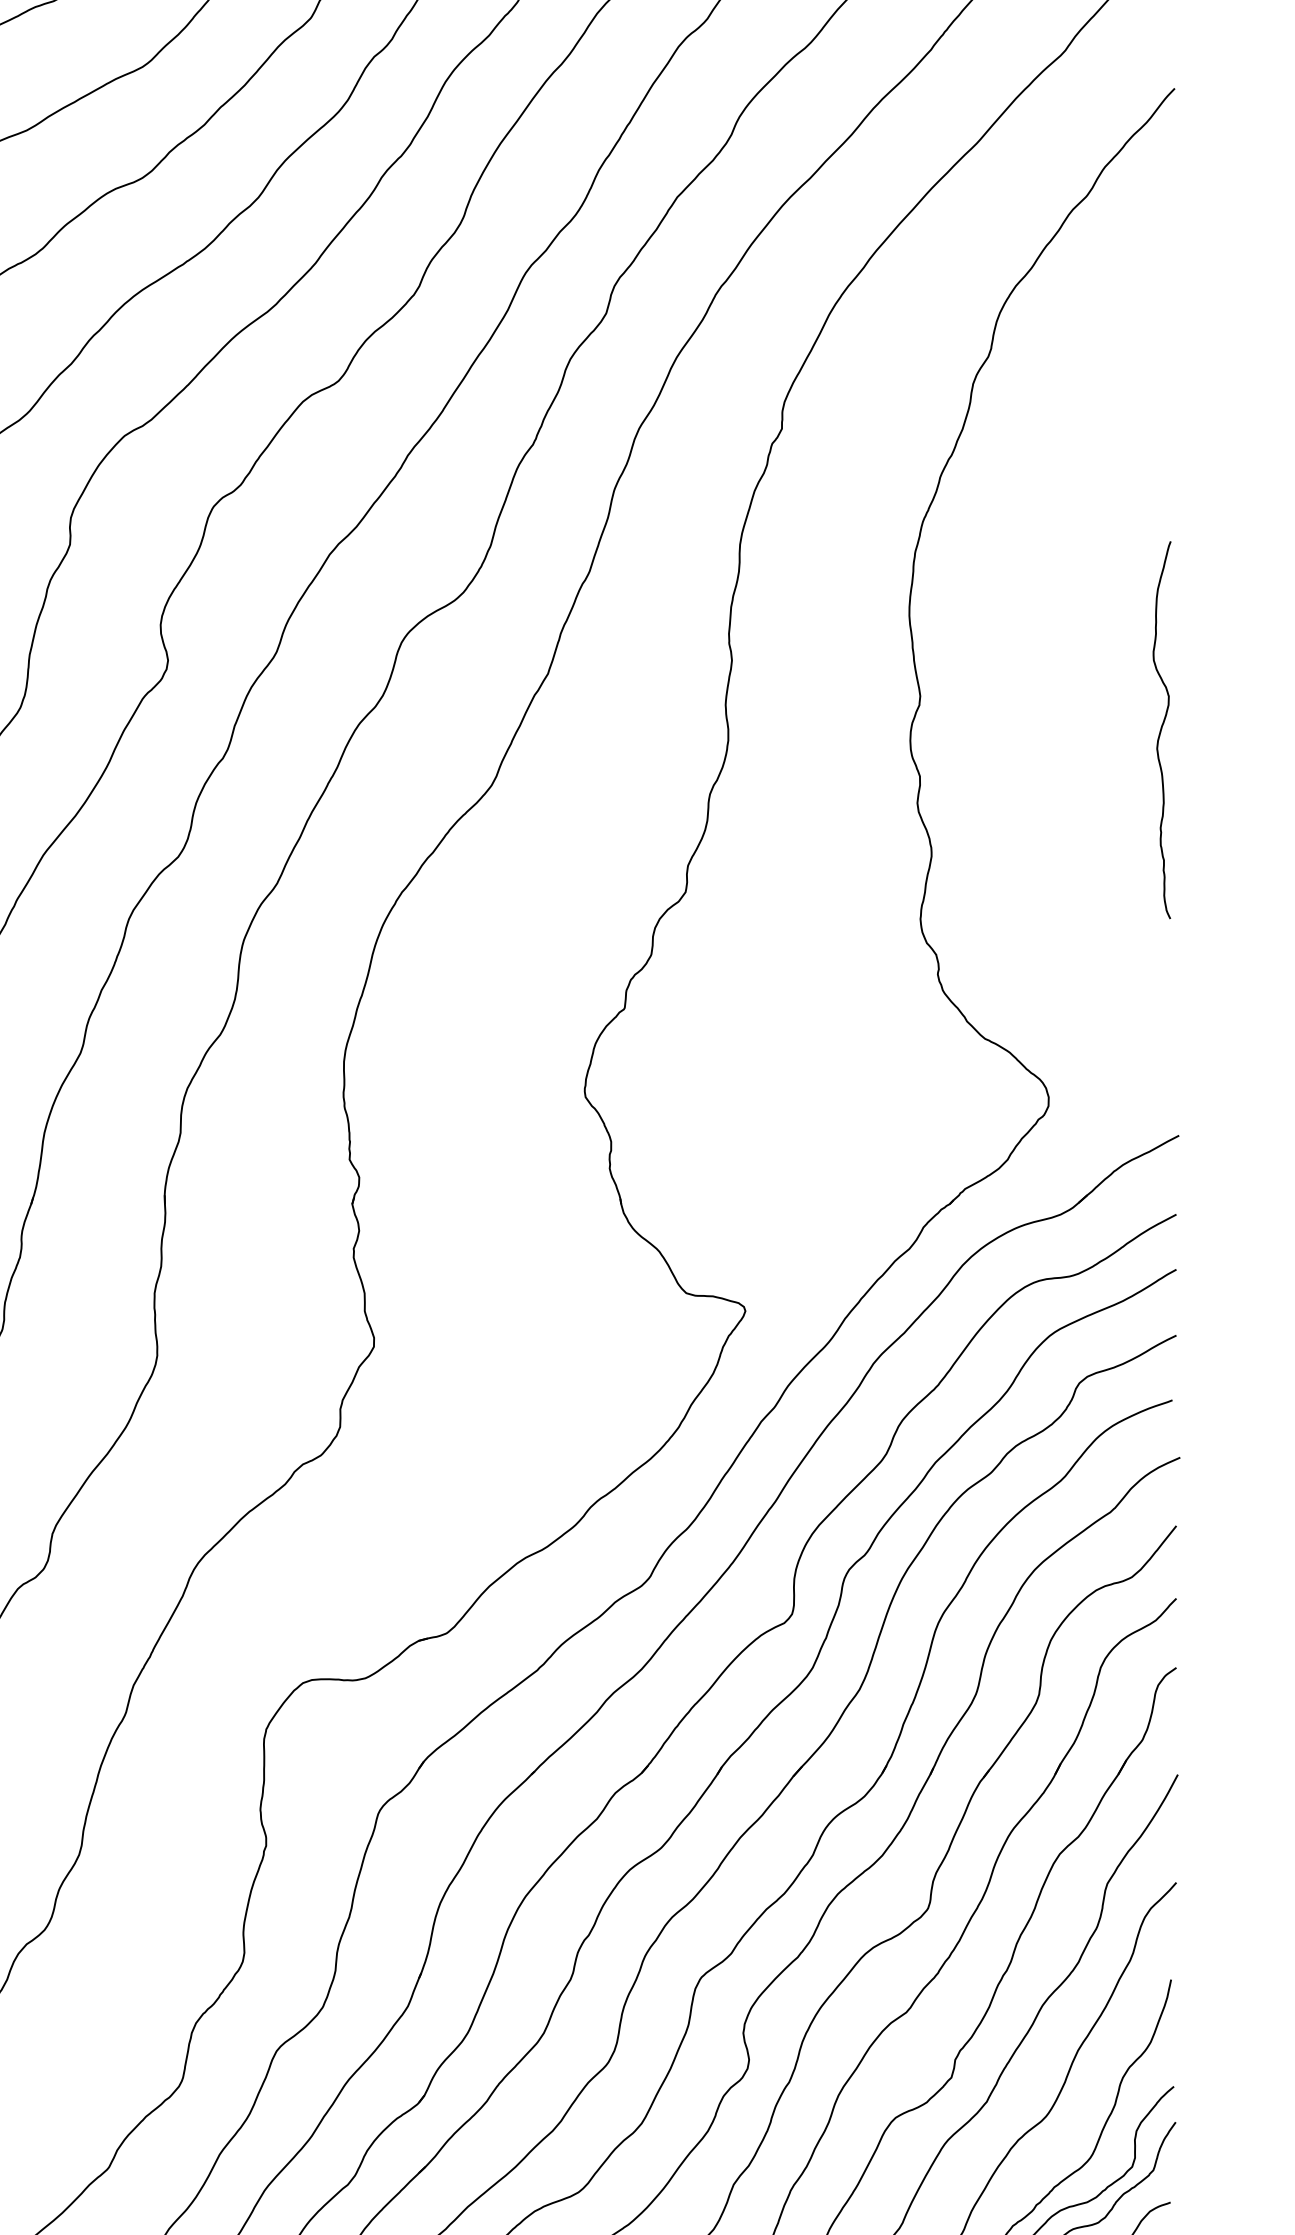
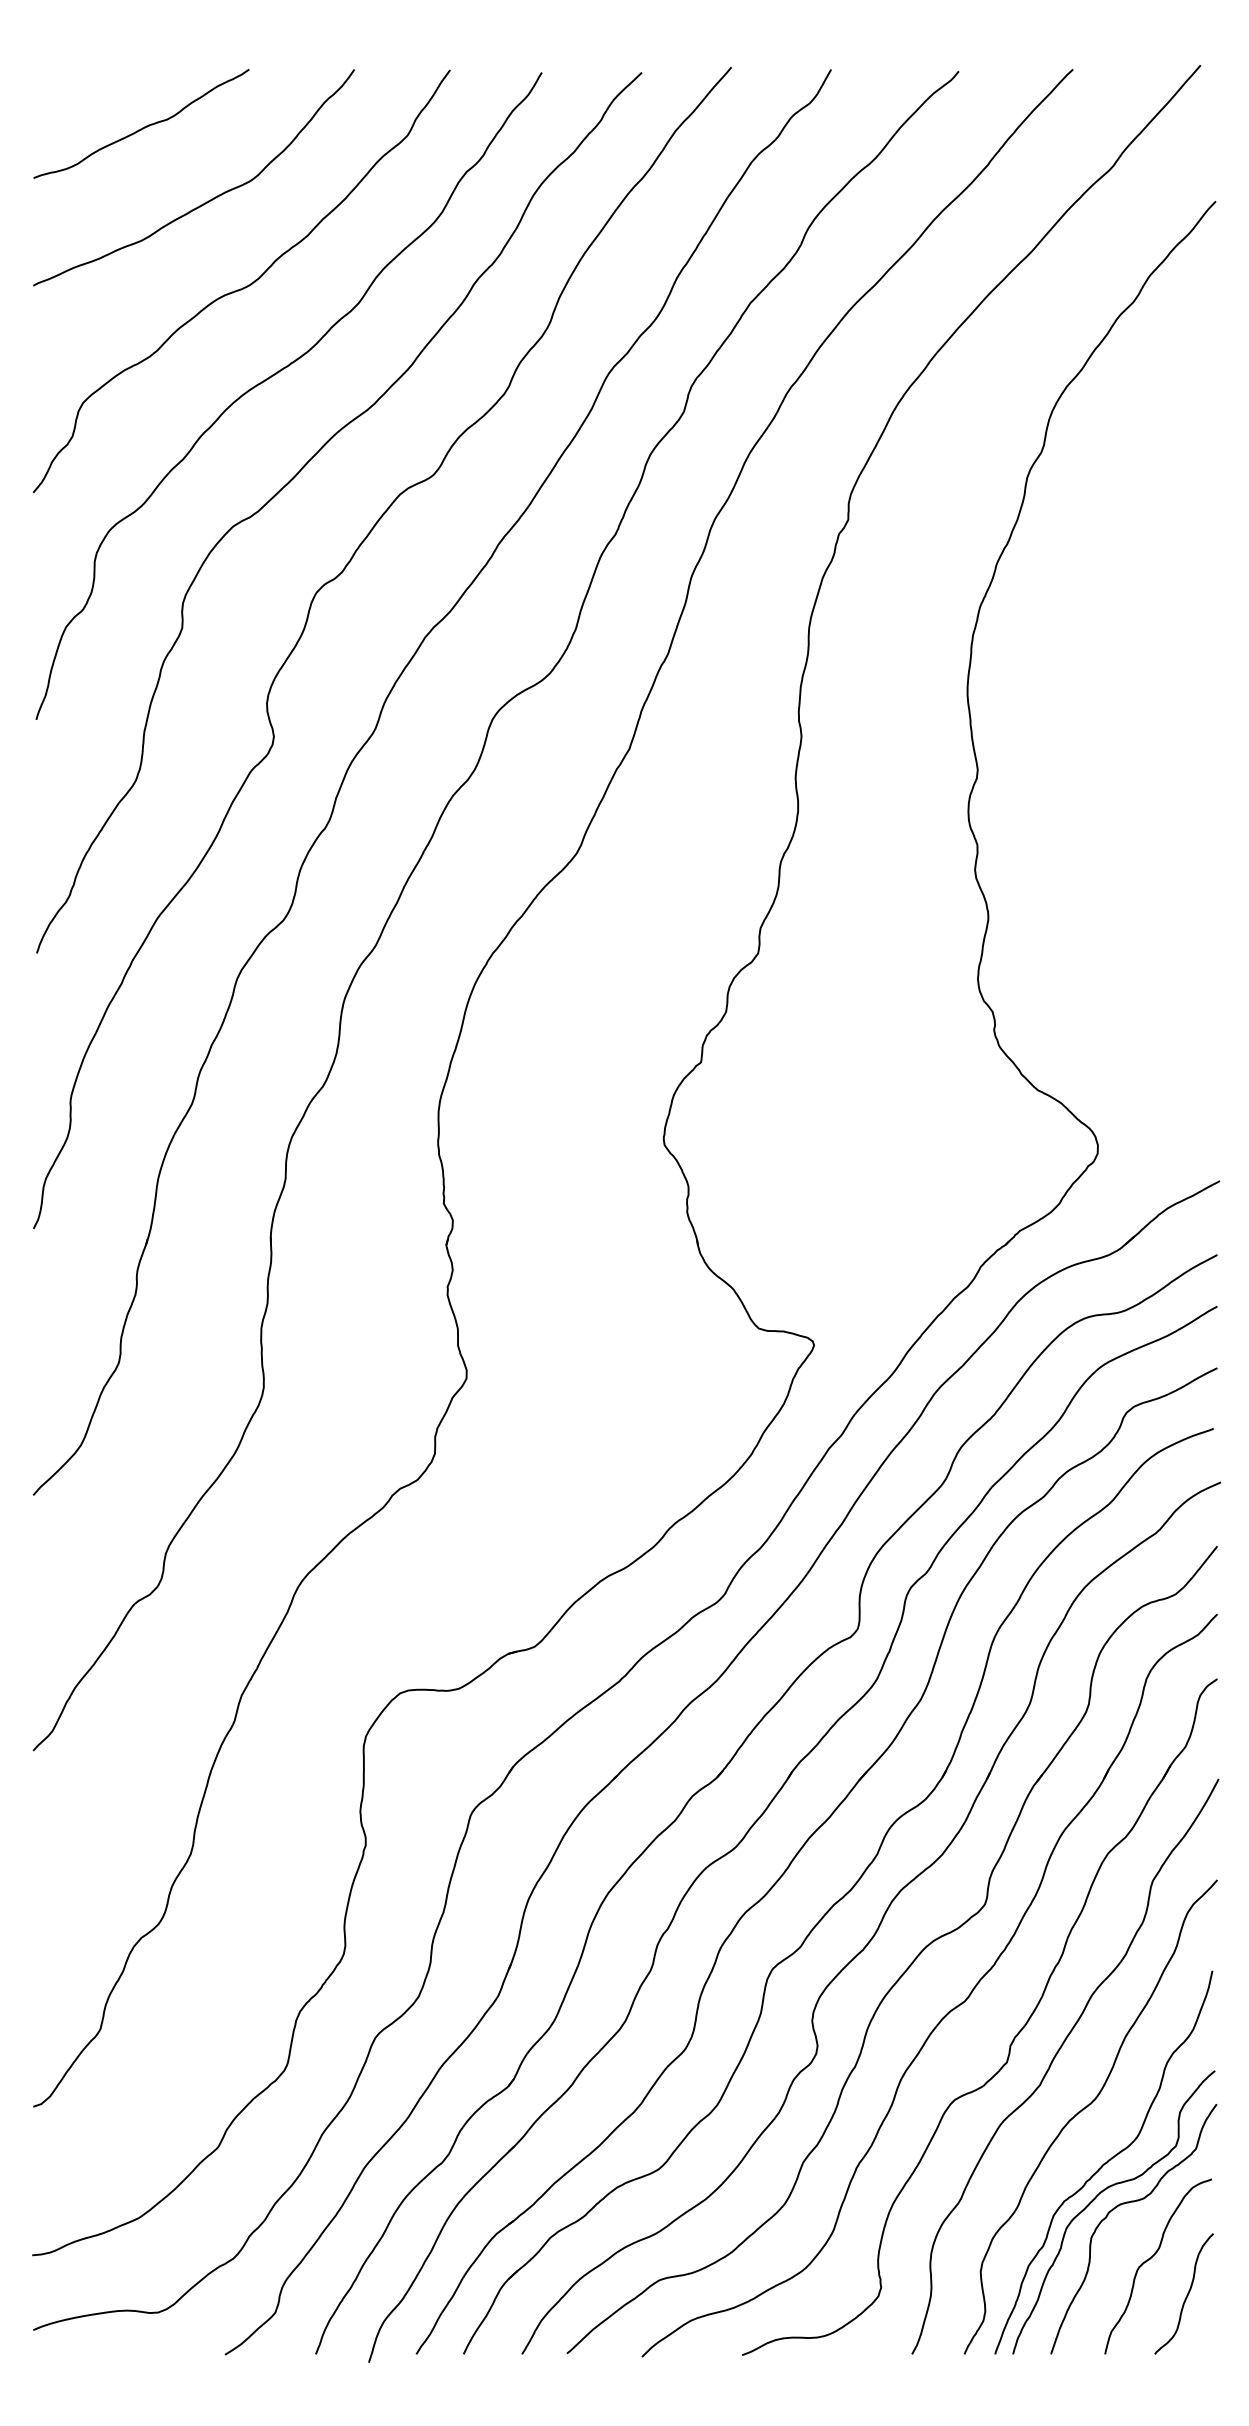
curve: (1161, 729) -> (1203, 801), removed

